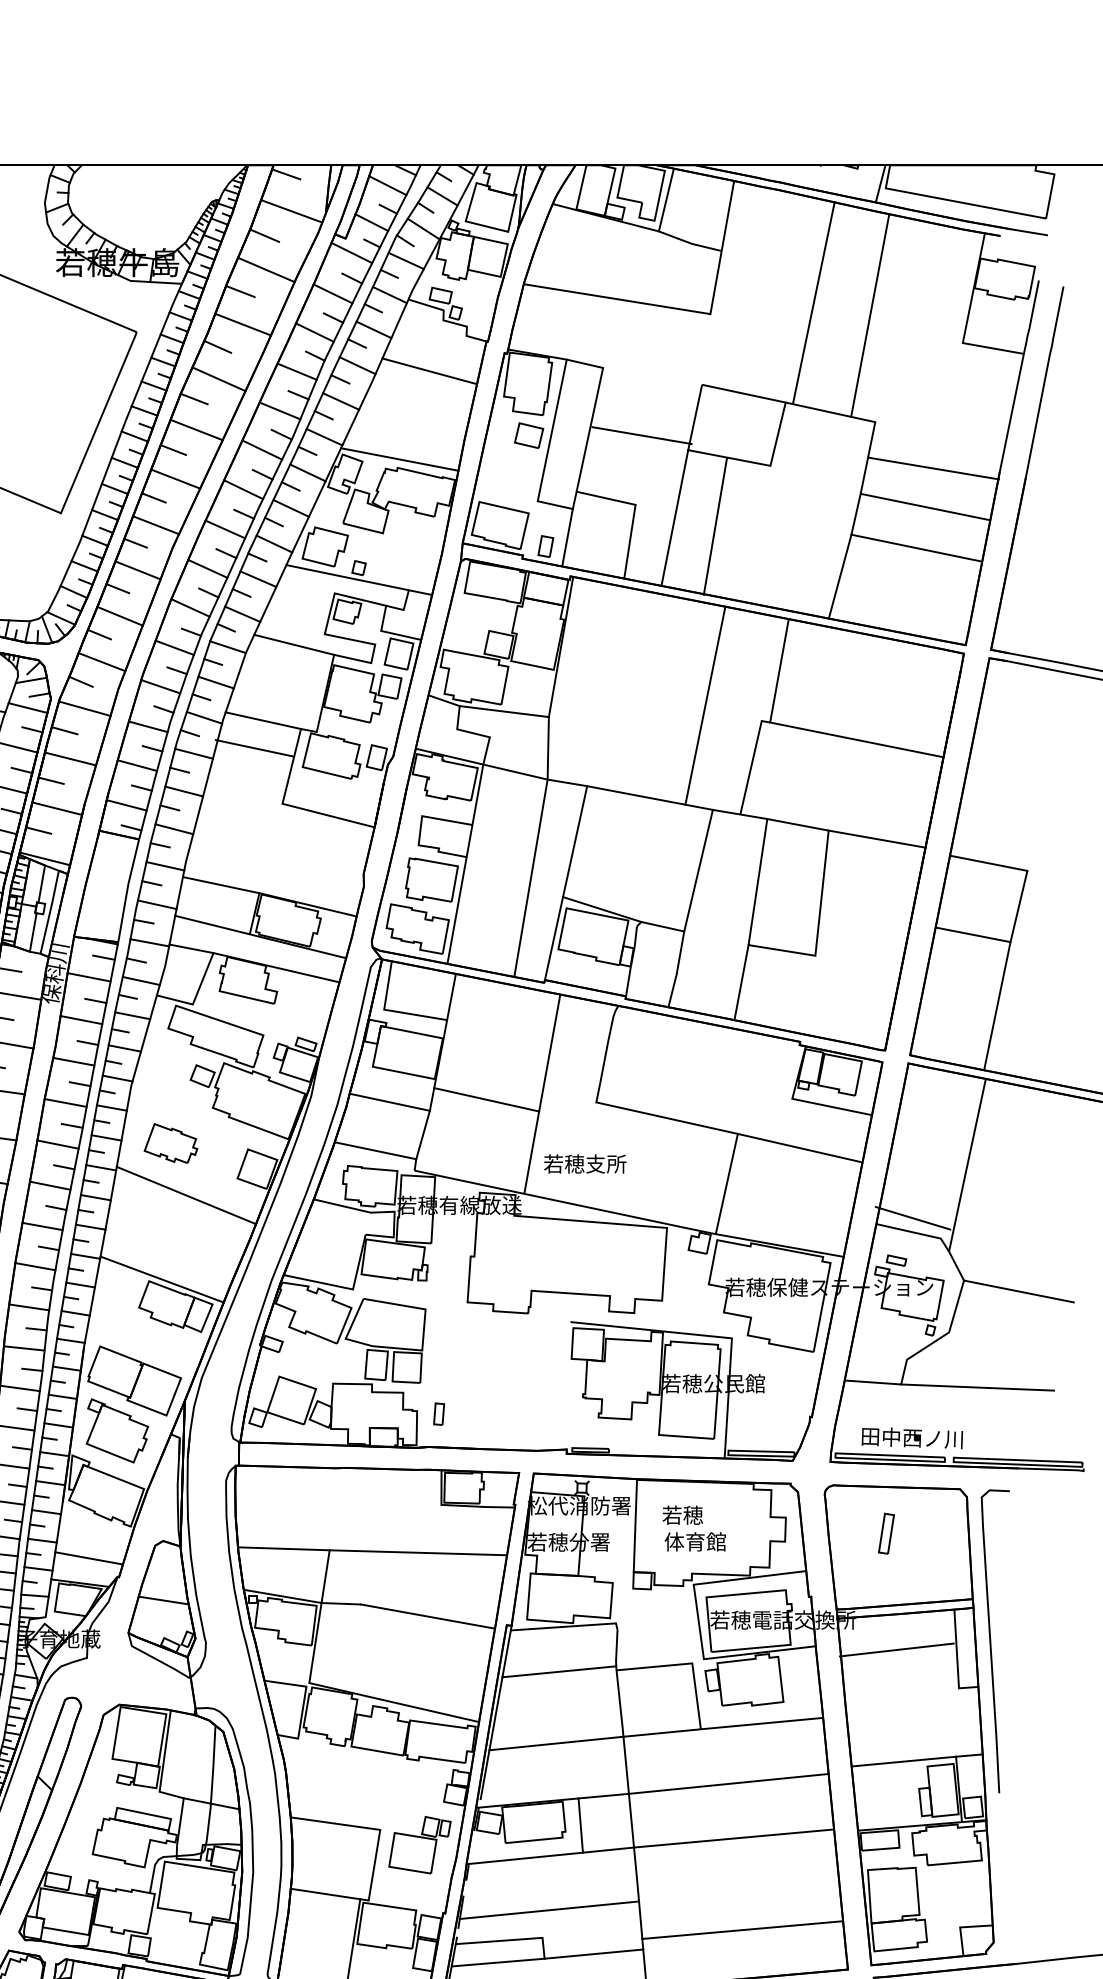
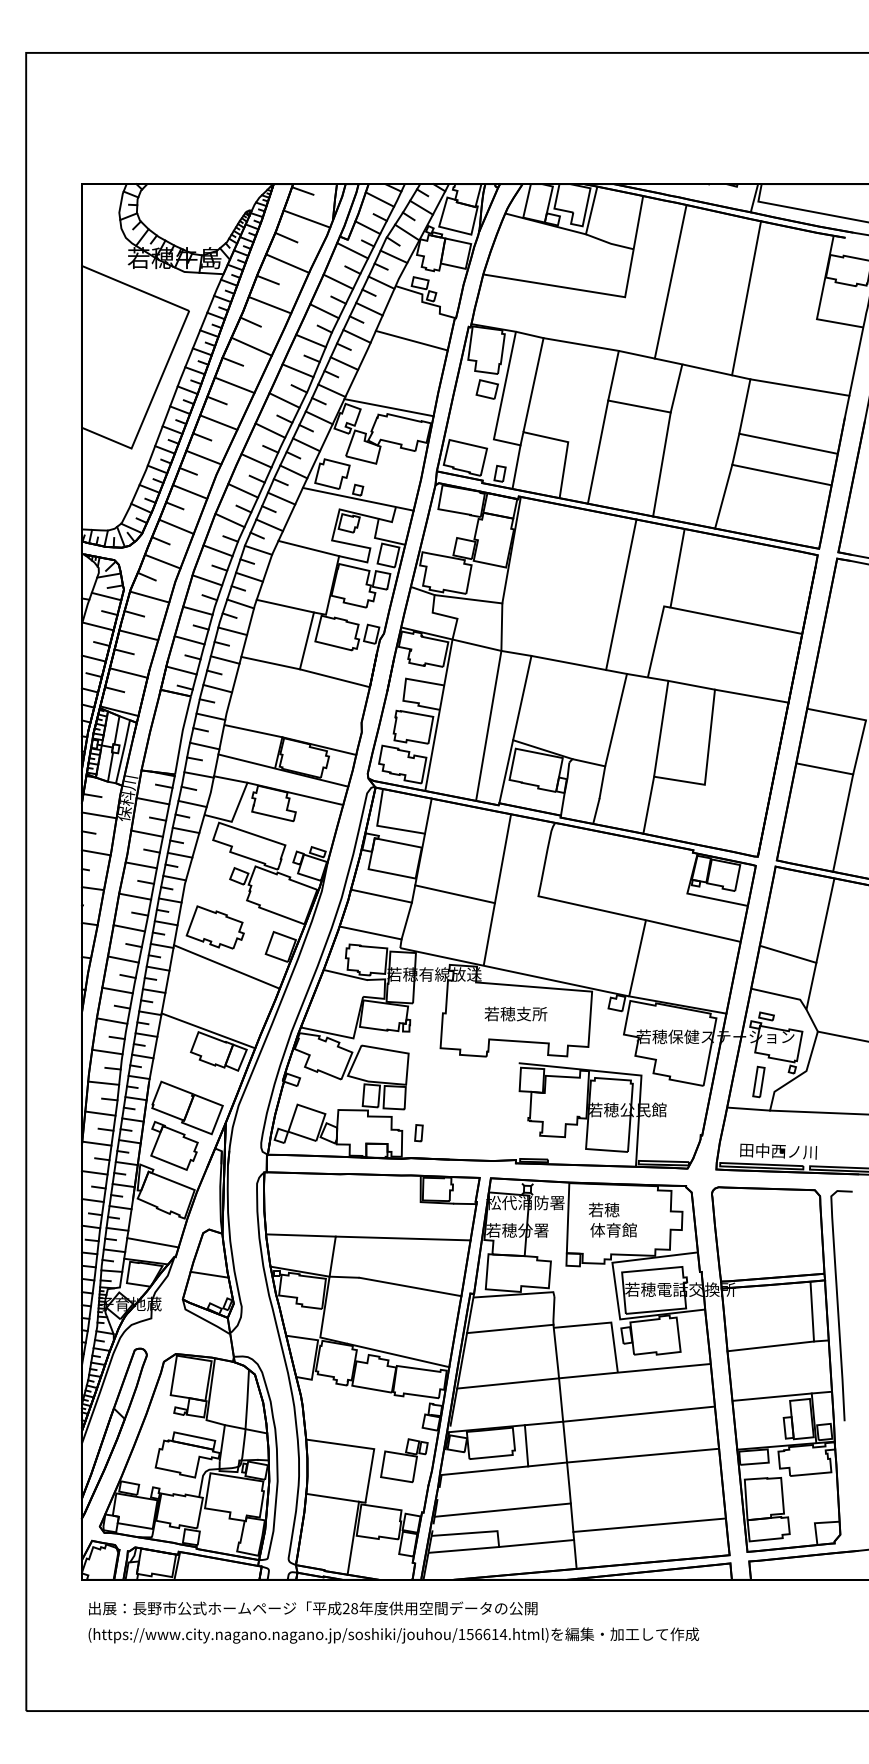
line: (813, 302) -> (670, 281), moved
line: (641, 435) -> (580, 344), moved
line: (933, 468) -> (799, 387), moved
line: (714, 526) -> (661, 464), moved
line: (254, 747) -> (270, 662), moved
part: (170, 1143) -> (214, 927), size x1.43
text: (584, 1163) -> (515, 1013), moved
line: (912, 1217) -> (787, 953), moved
part: (885, 1533) -> (758, 1081), moved
line: (896, 1650) -> (770, 1346), moved

